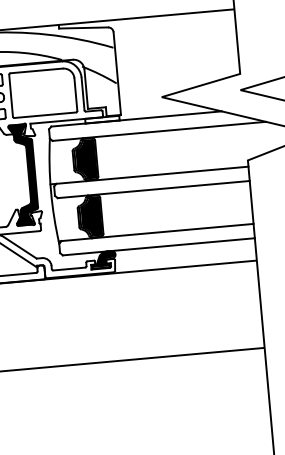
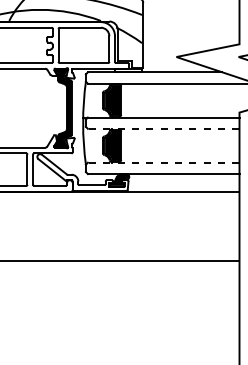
line: (153, 189) -> (163, 128), solid -> dashed
line: (156, 232) -> (162, 162), solid -> dashed

